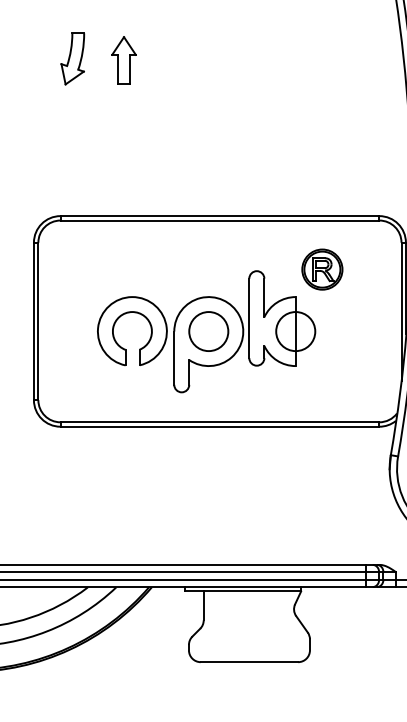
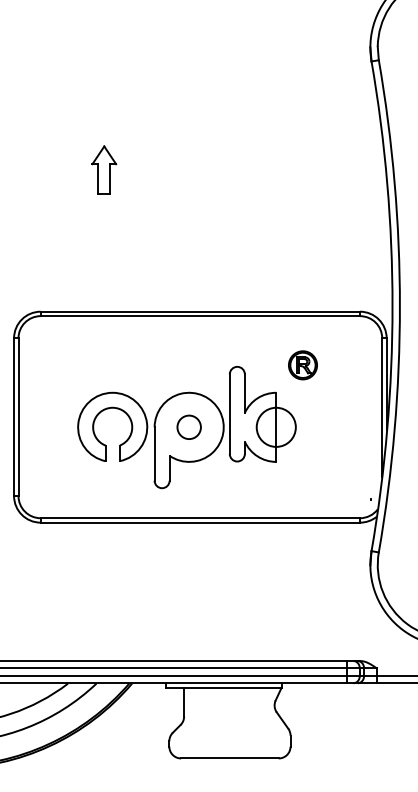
part: (72, 59) -> (52, 154), removed
part: (124, 60) -> (104, 169), moved
part: (321, 269) -> (302, 365), size x0.7
circle: (208, 330) -> (188, 426), size x0.6

